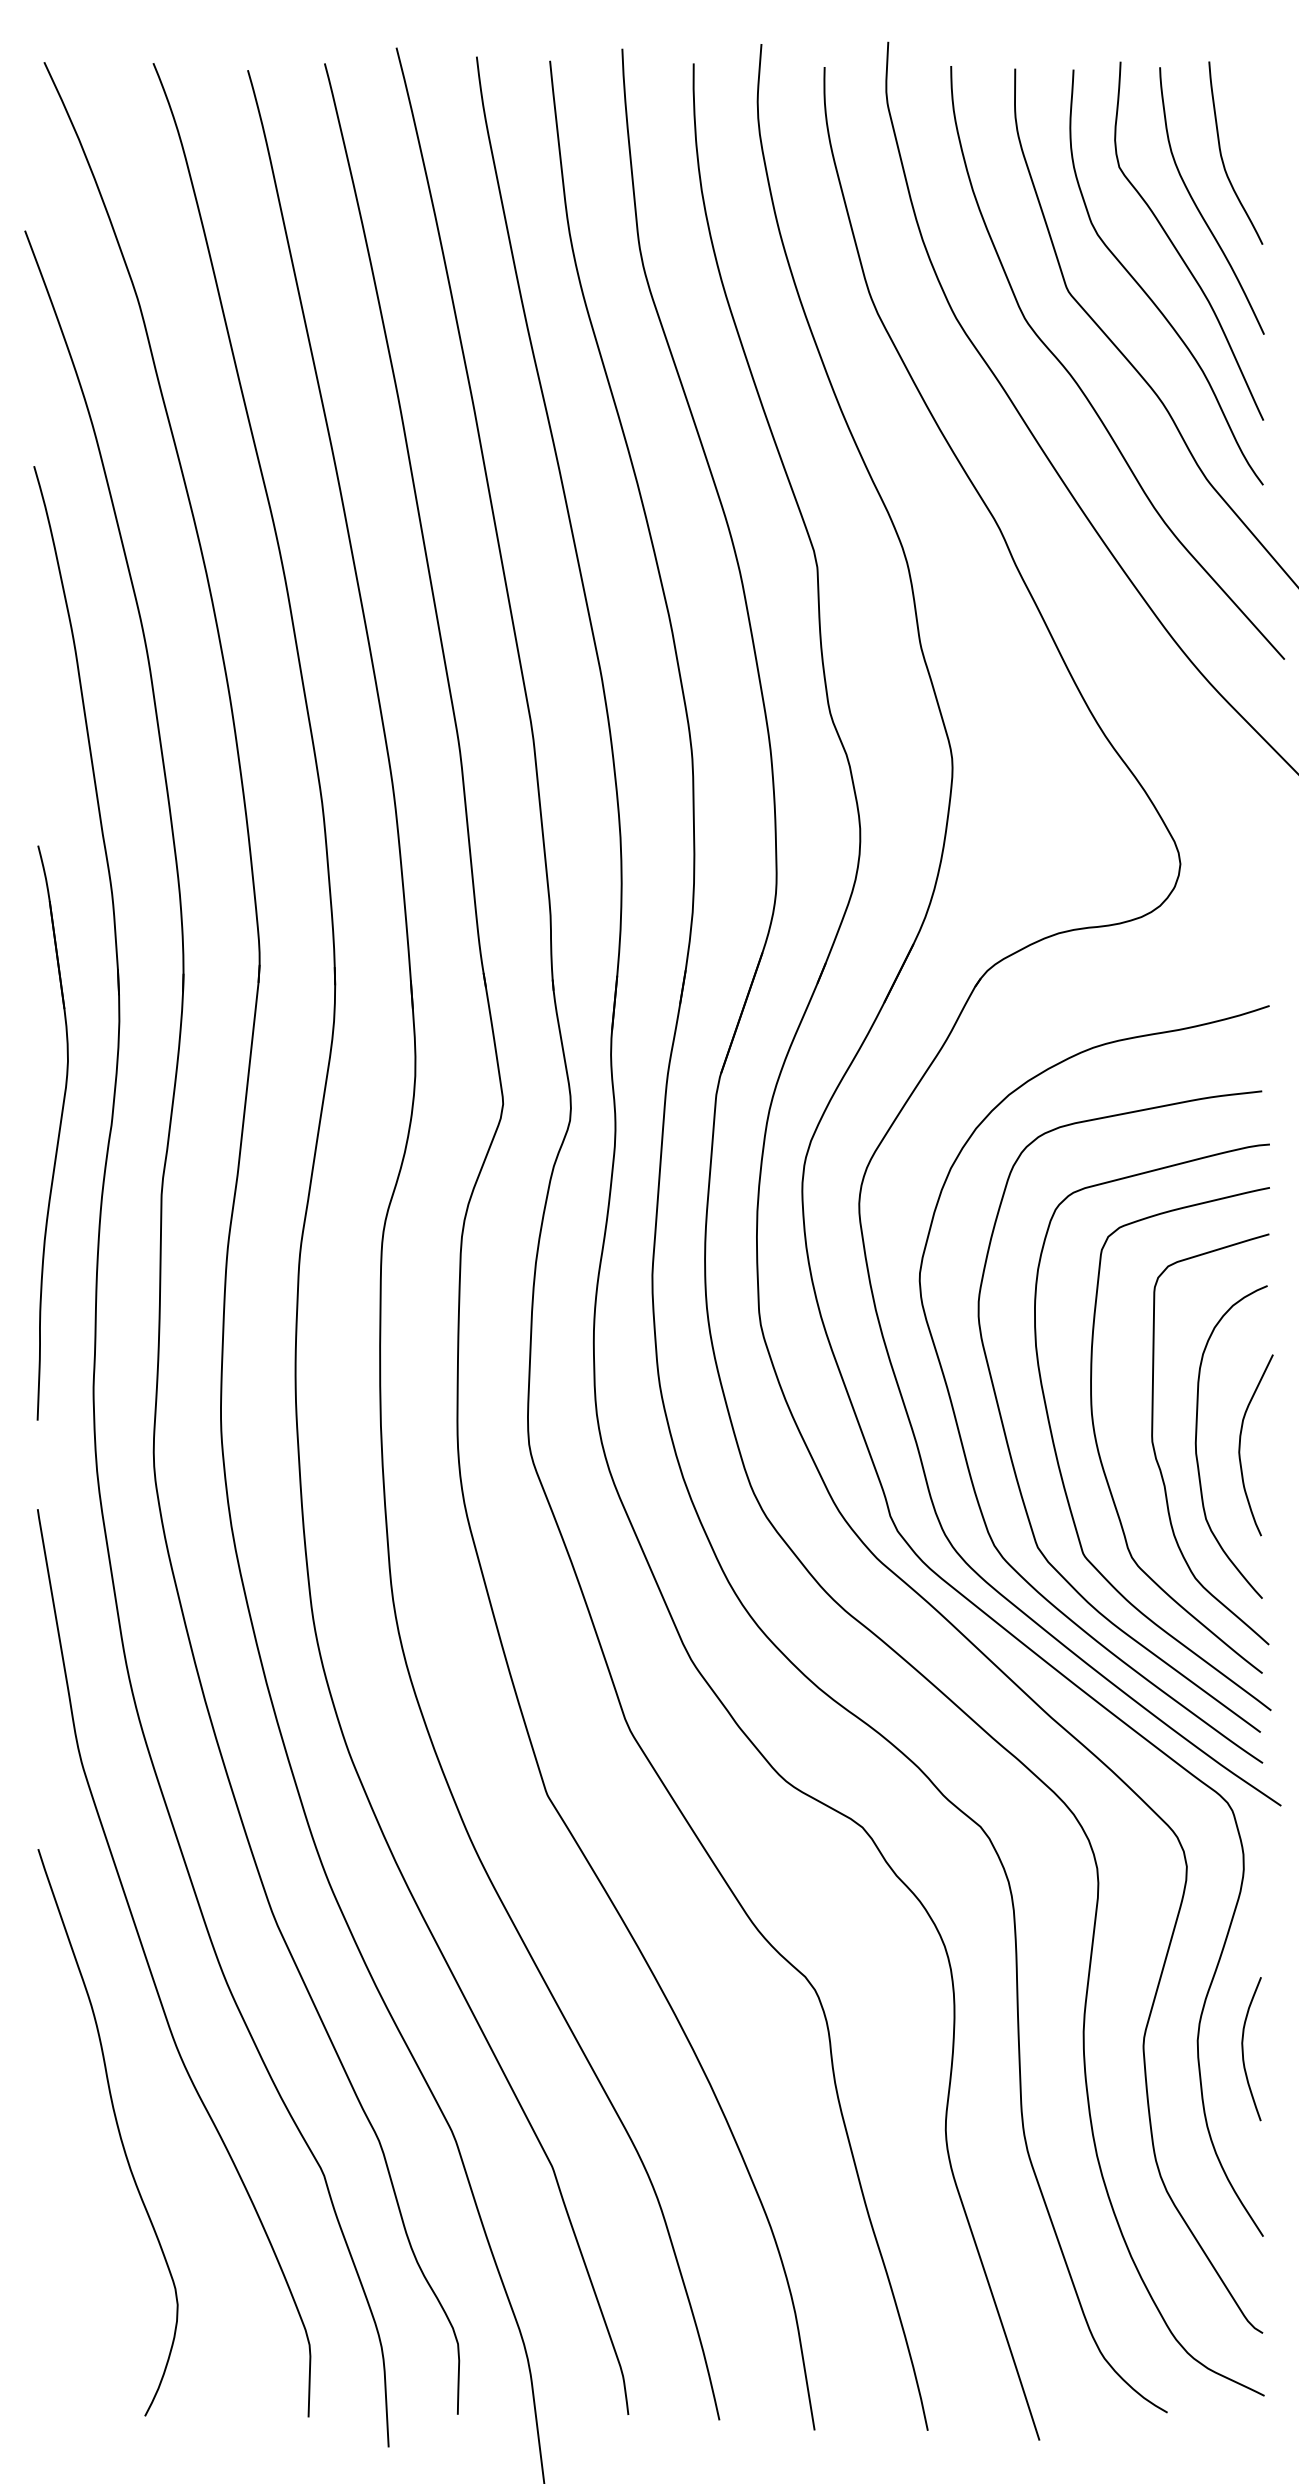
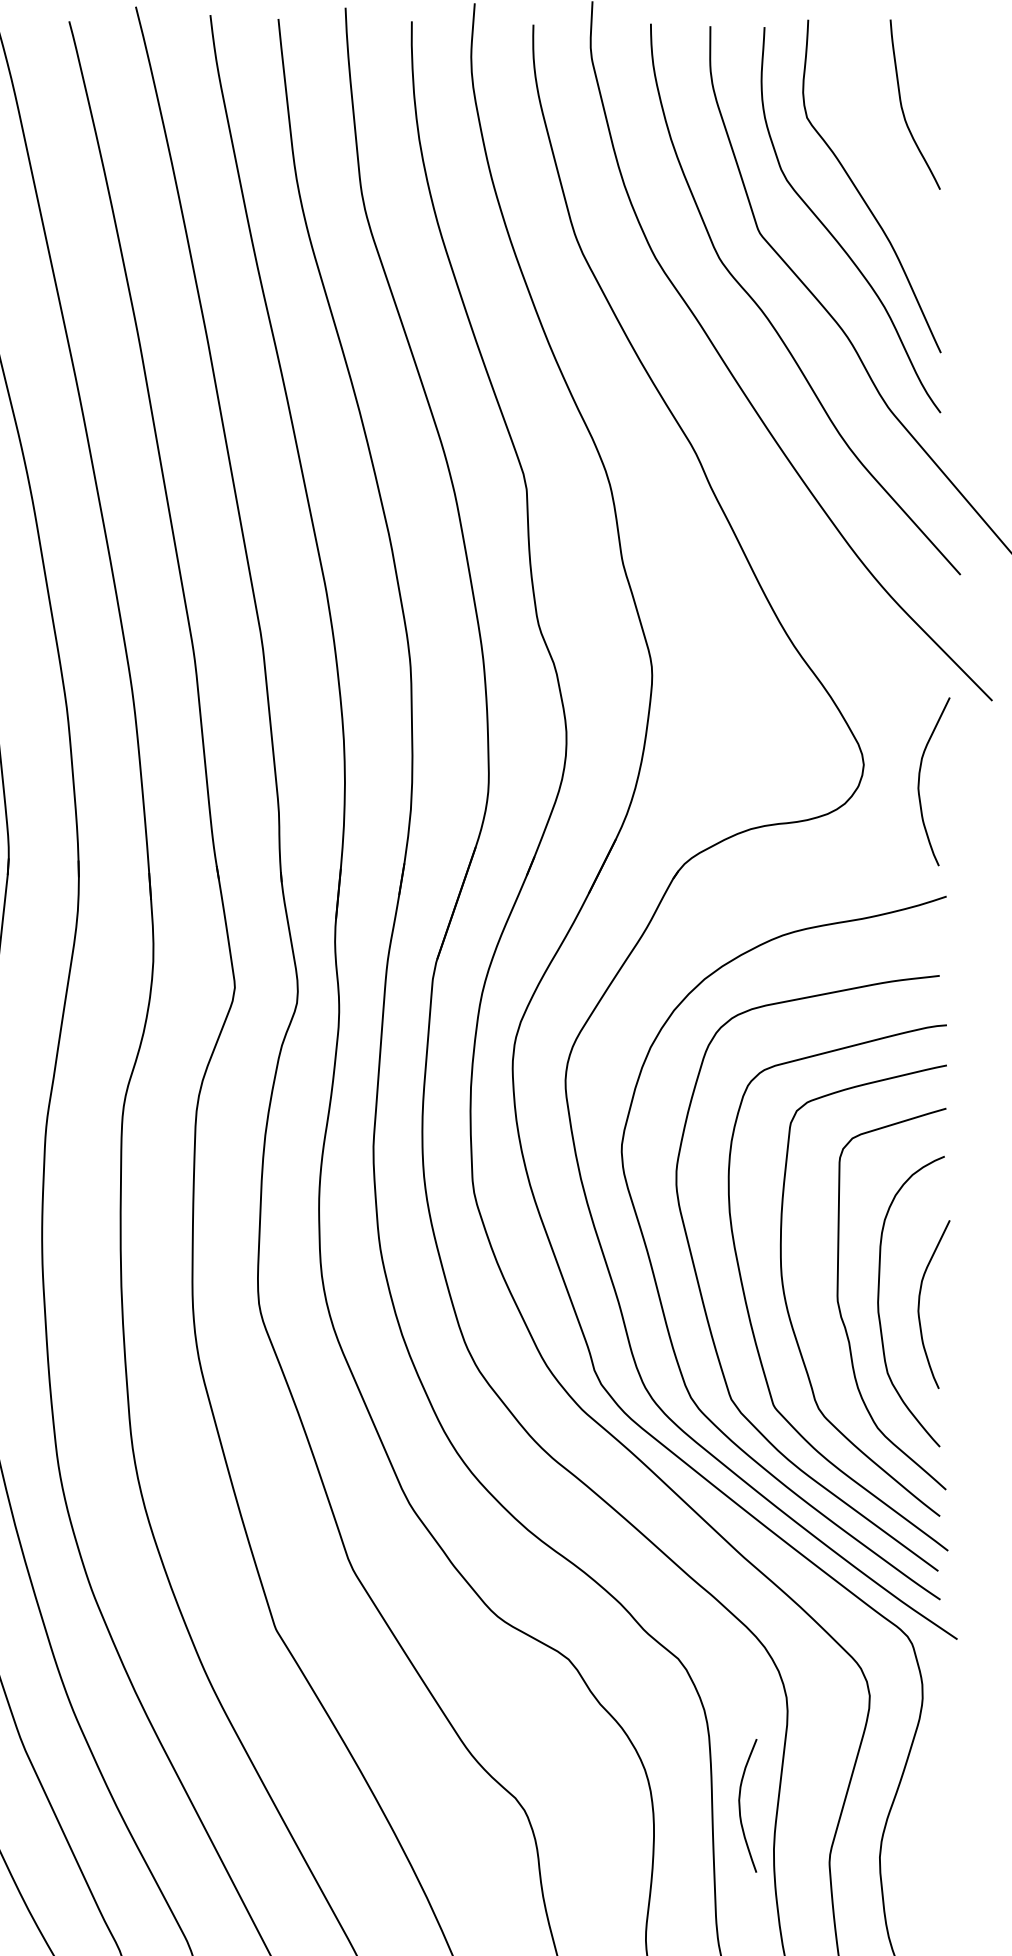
curve: (1199, 209) -> (881, 156), removed
curve: (1240, 882) -> (919, 781), added
curve: (1243, 2049) -> (740, 1806), moved

